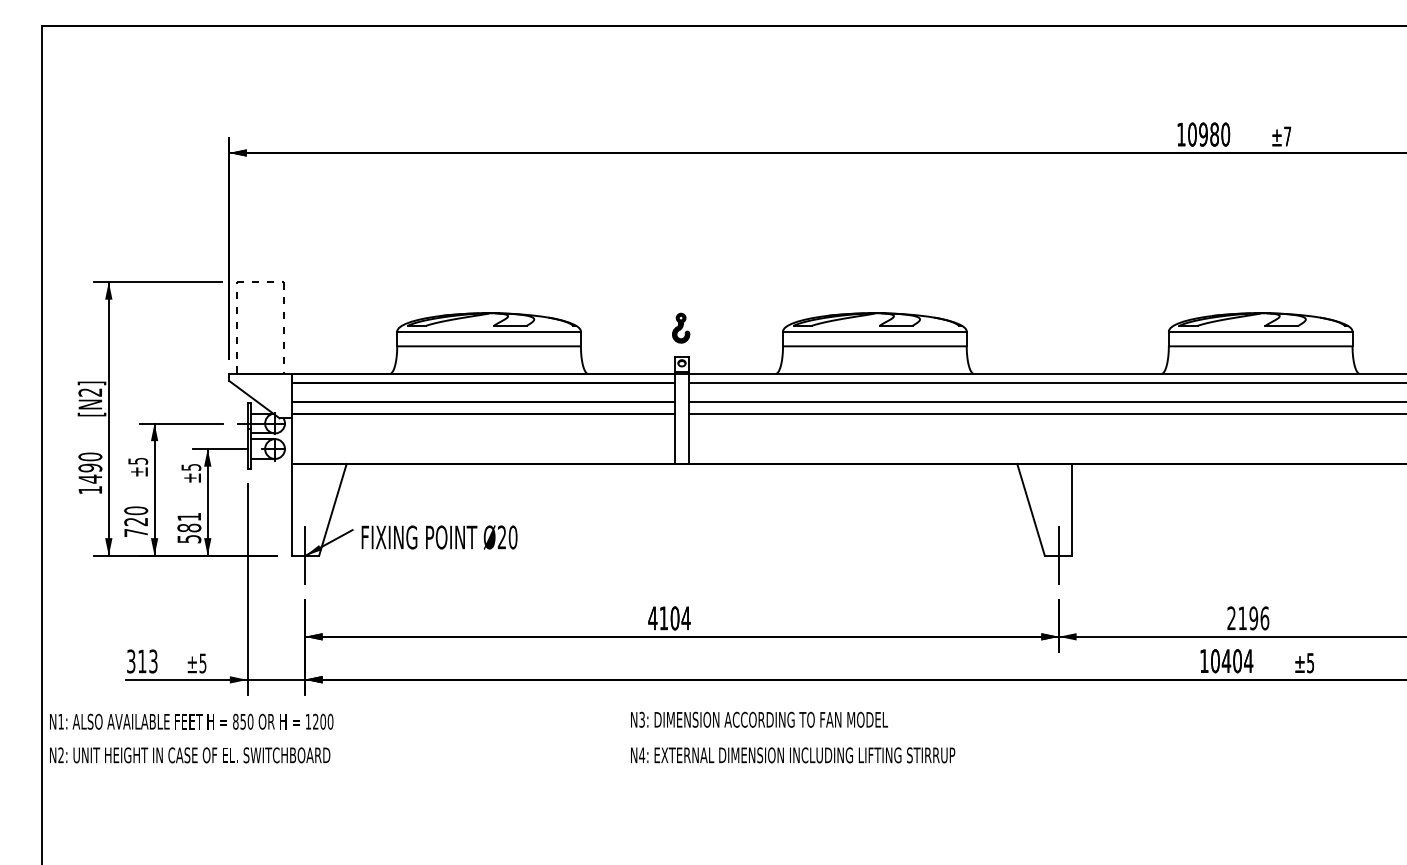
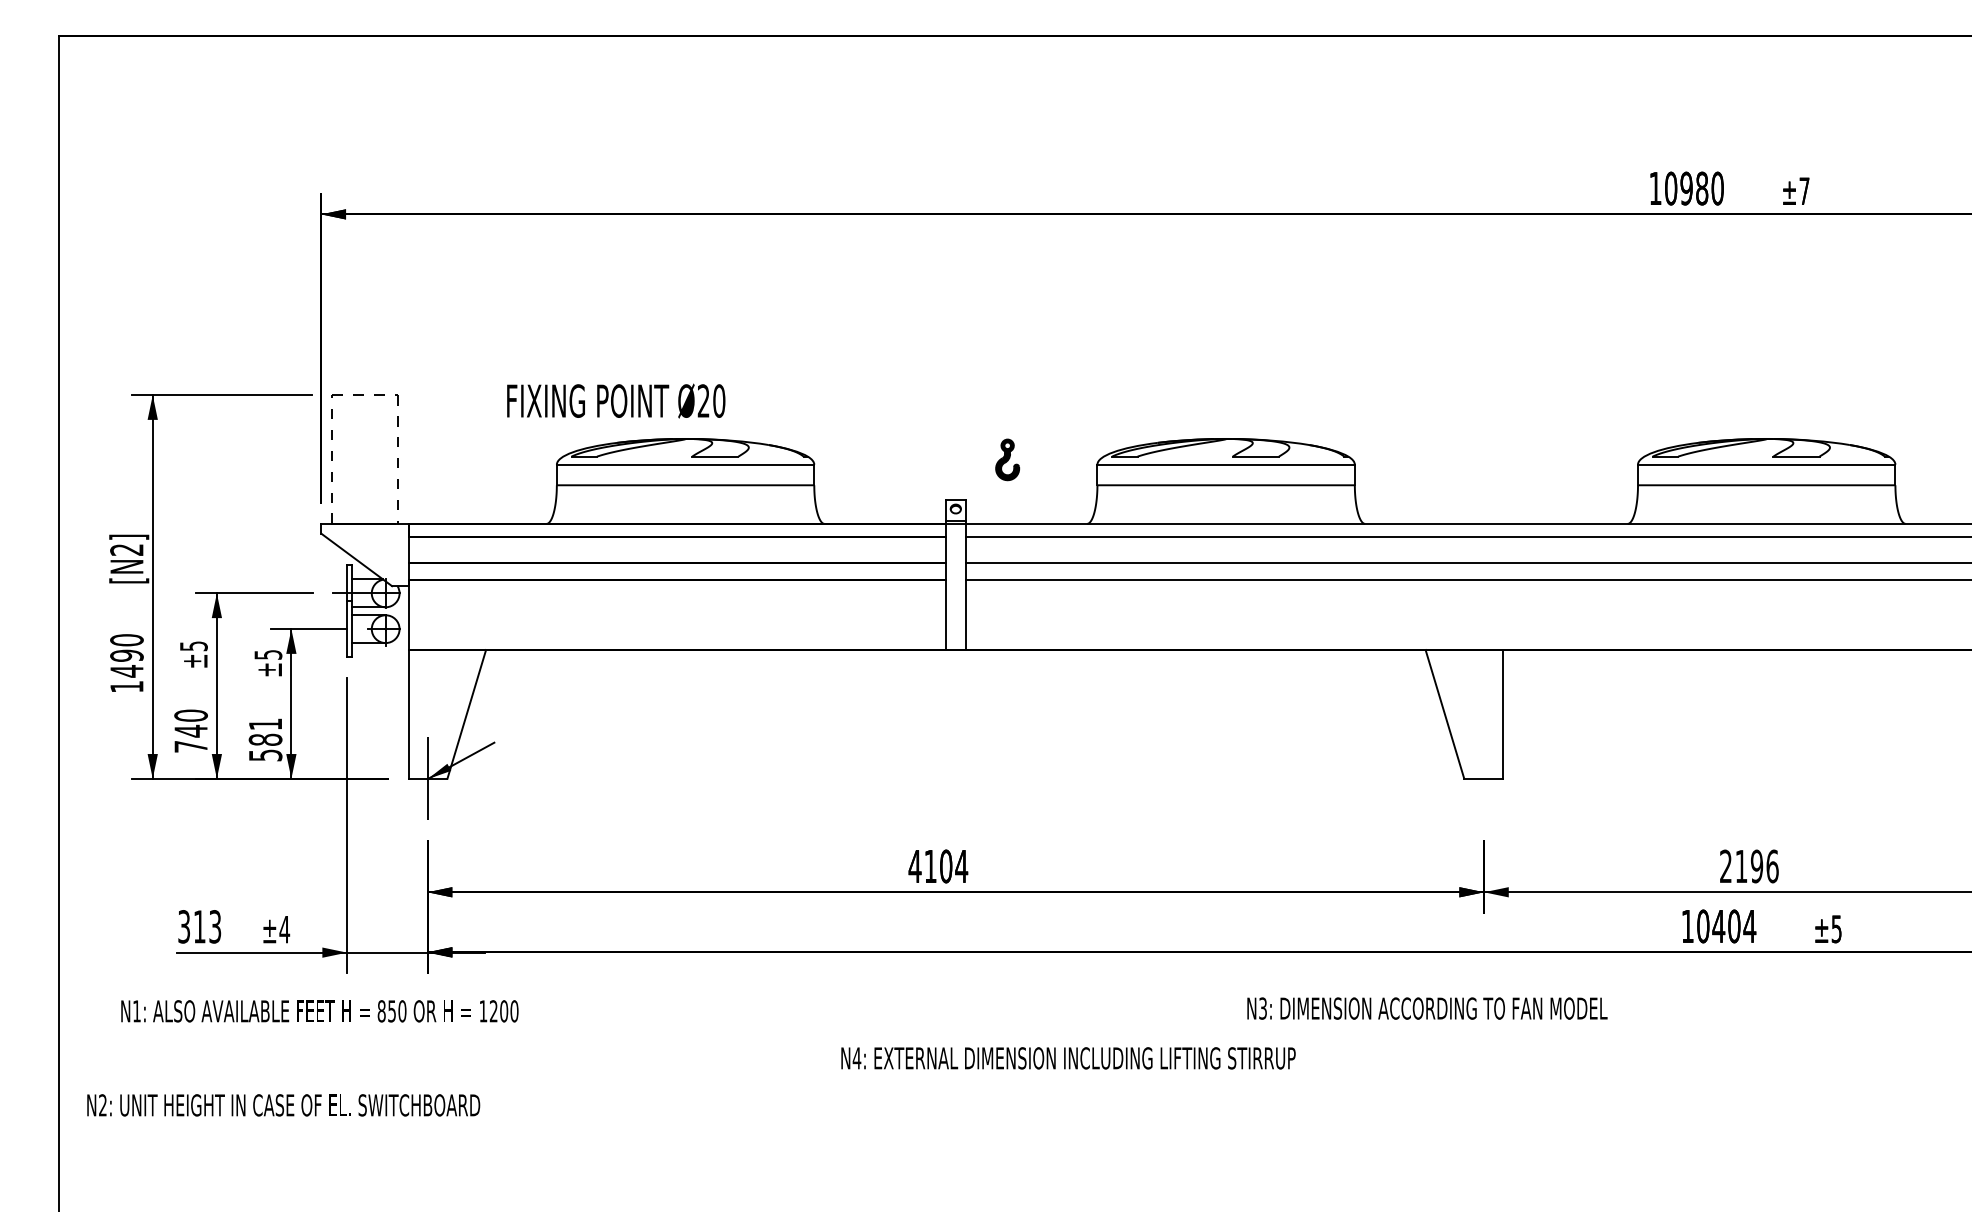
part: (681, 327) -> (1007, 459), moved
text: (135, 521) -> (190, 730), 720 -> 740
text: (439, 537) -> (616, 400), moved
line: (1059, 555) -> (1484, 778), removed
text: (202, 663) -> (284, 929), ±5 -> ±4
text: (759, 719) -> (1427, 1008), moved
text: (191, 721) -> (319, 1011), moved
text: (189, 755) -> (283, 1105), moved
text: (793, 755) -> (1068, 1058), moved

